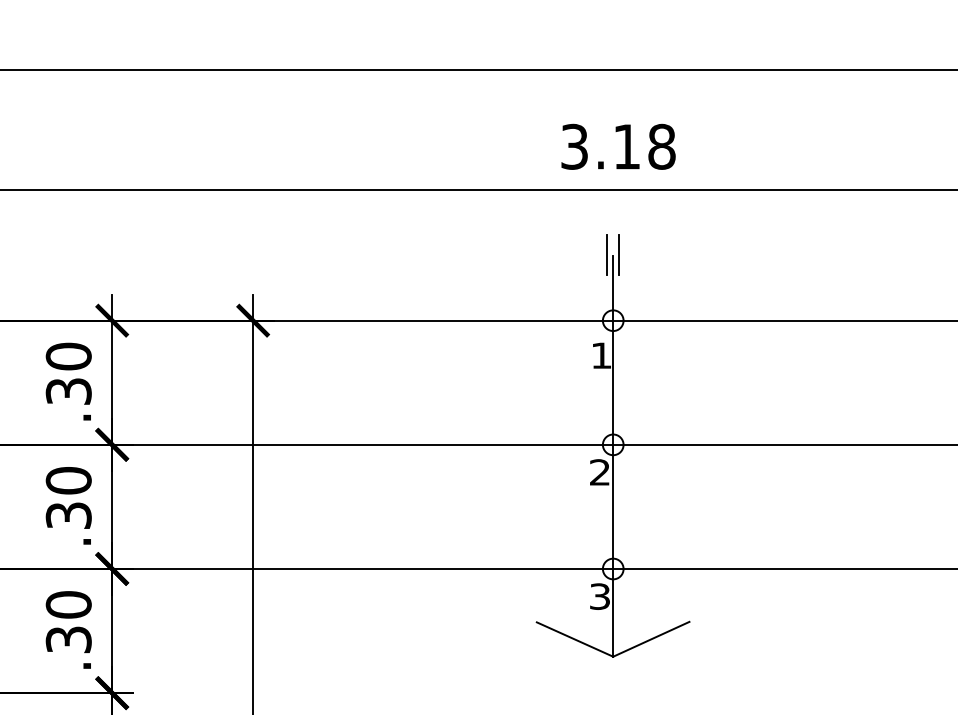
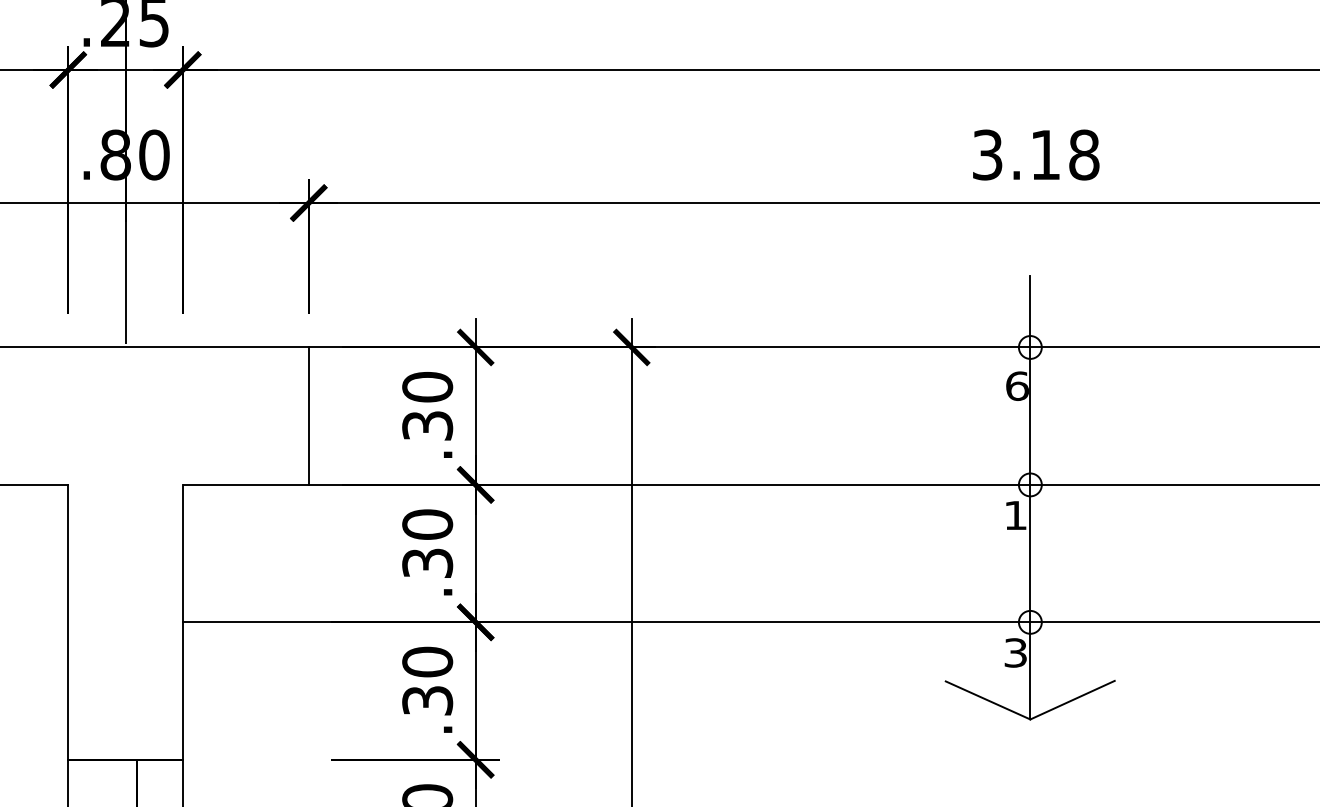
line: (607, 254) -> (1023, 274), removed
line: (619, 254) -> (1037, 274), removed
text: (601, 355) -> (1017, 385), 1 -> 6
text: (599, 471) -> (1015, 514), 2 -> 1

